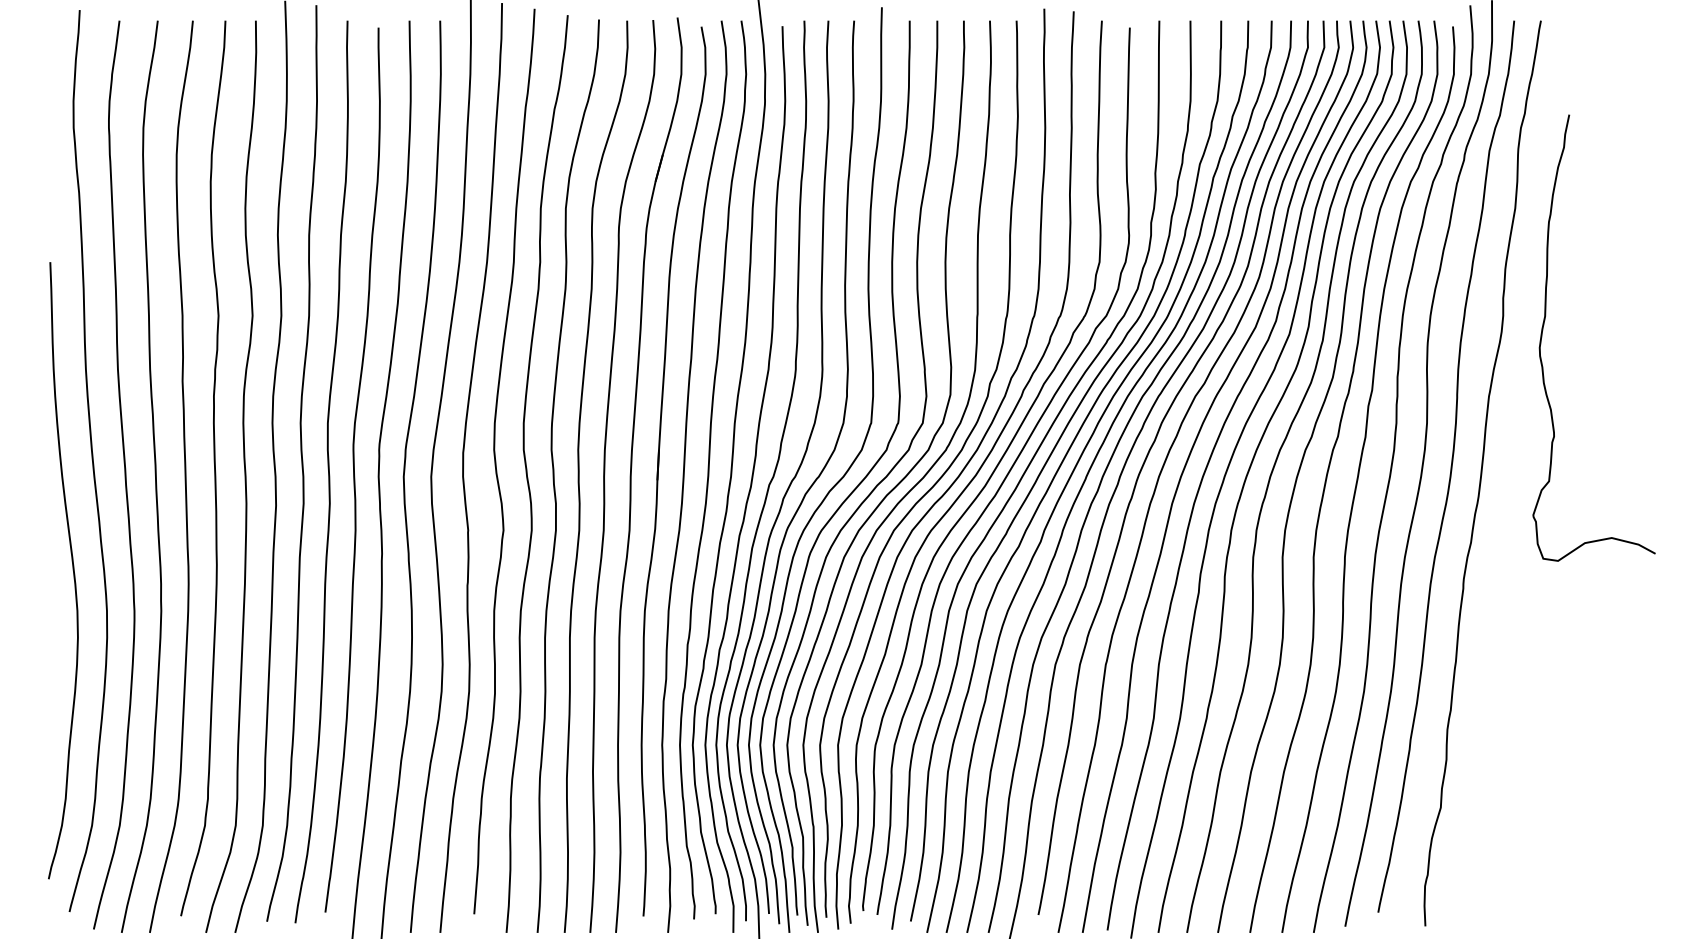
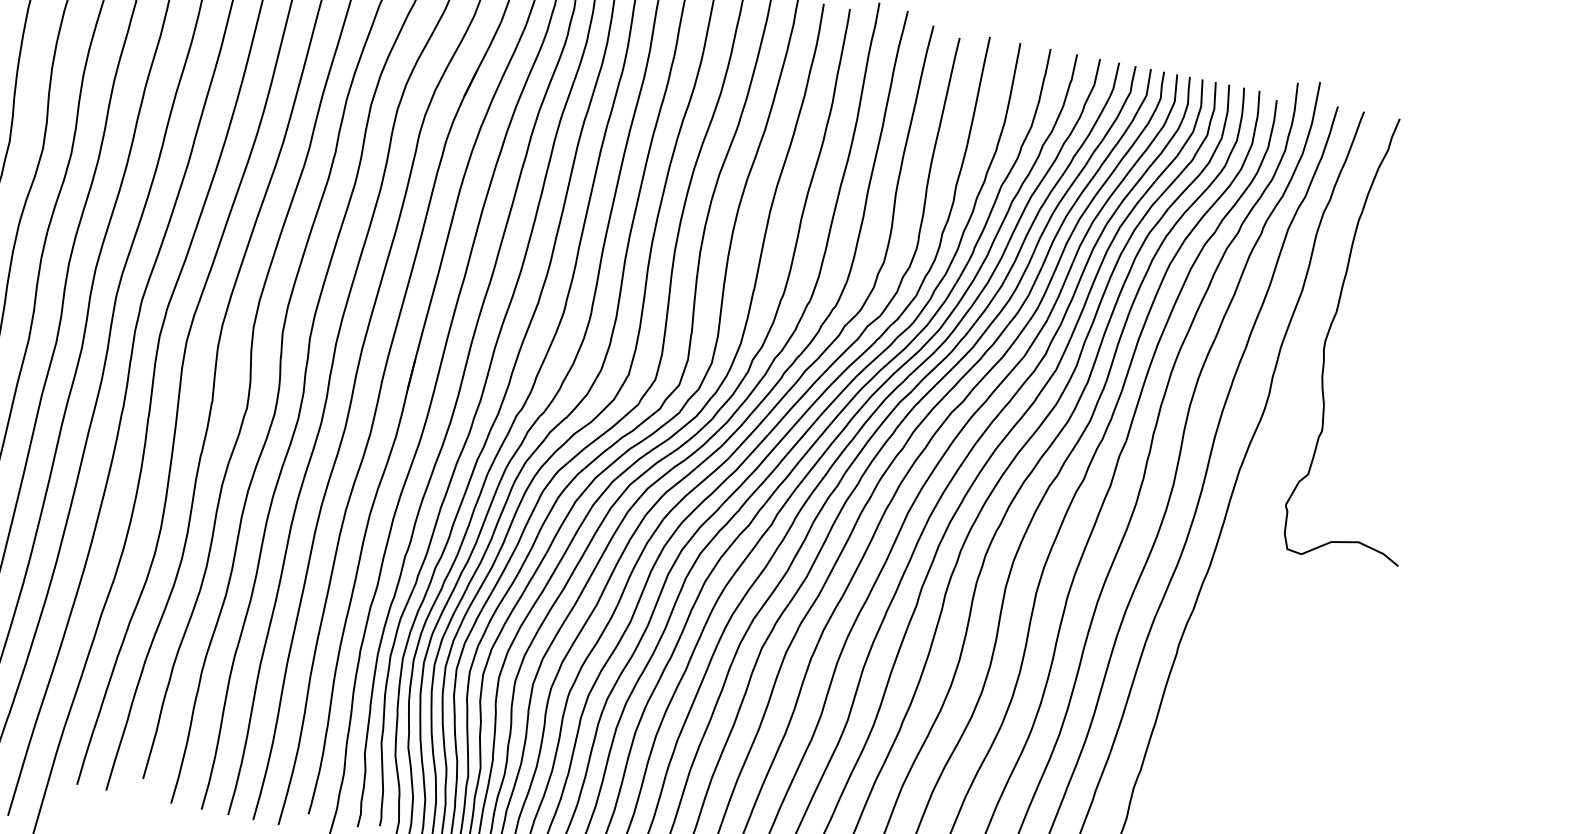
curve: (1544, 325) -> (1334, 320), moved

